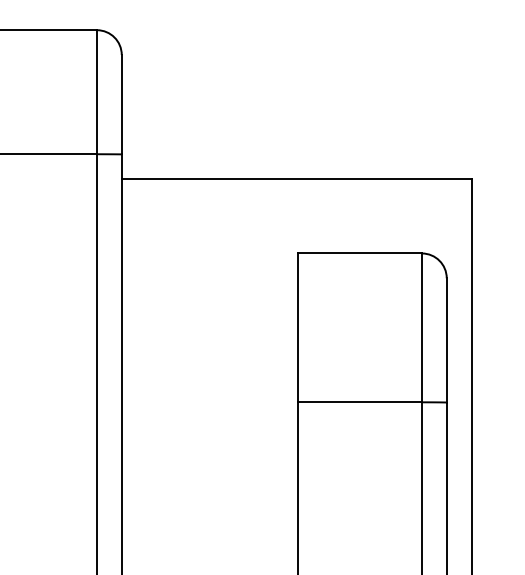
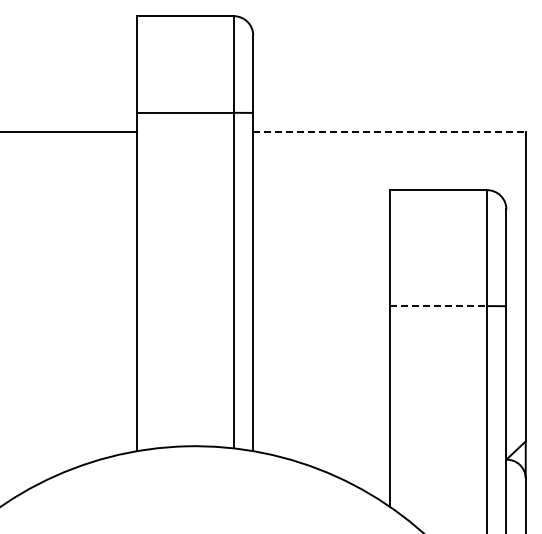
line: (296, 179) -> (389, 132), solid -> dashed
line: (360, 402) -> (439, 306), solid -> dashed

